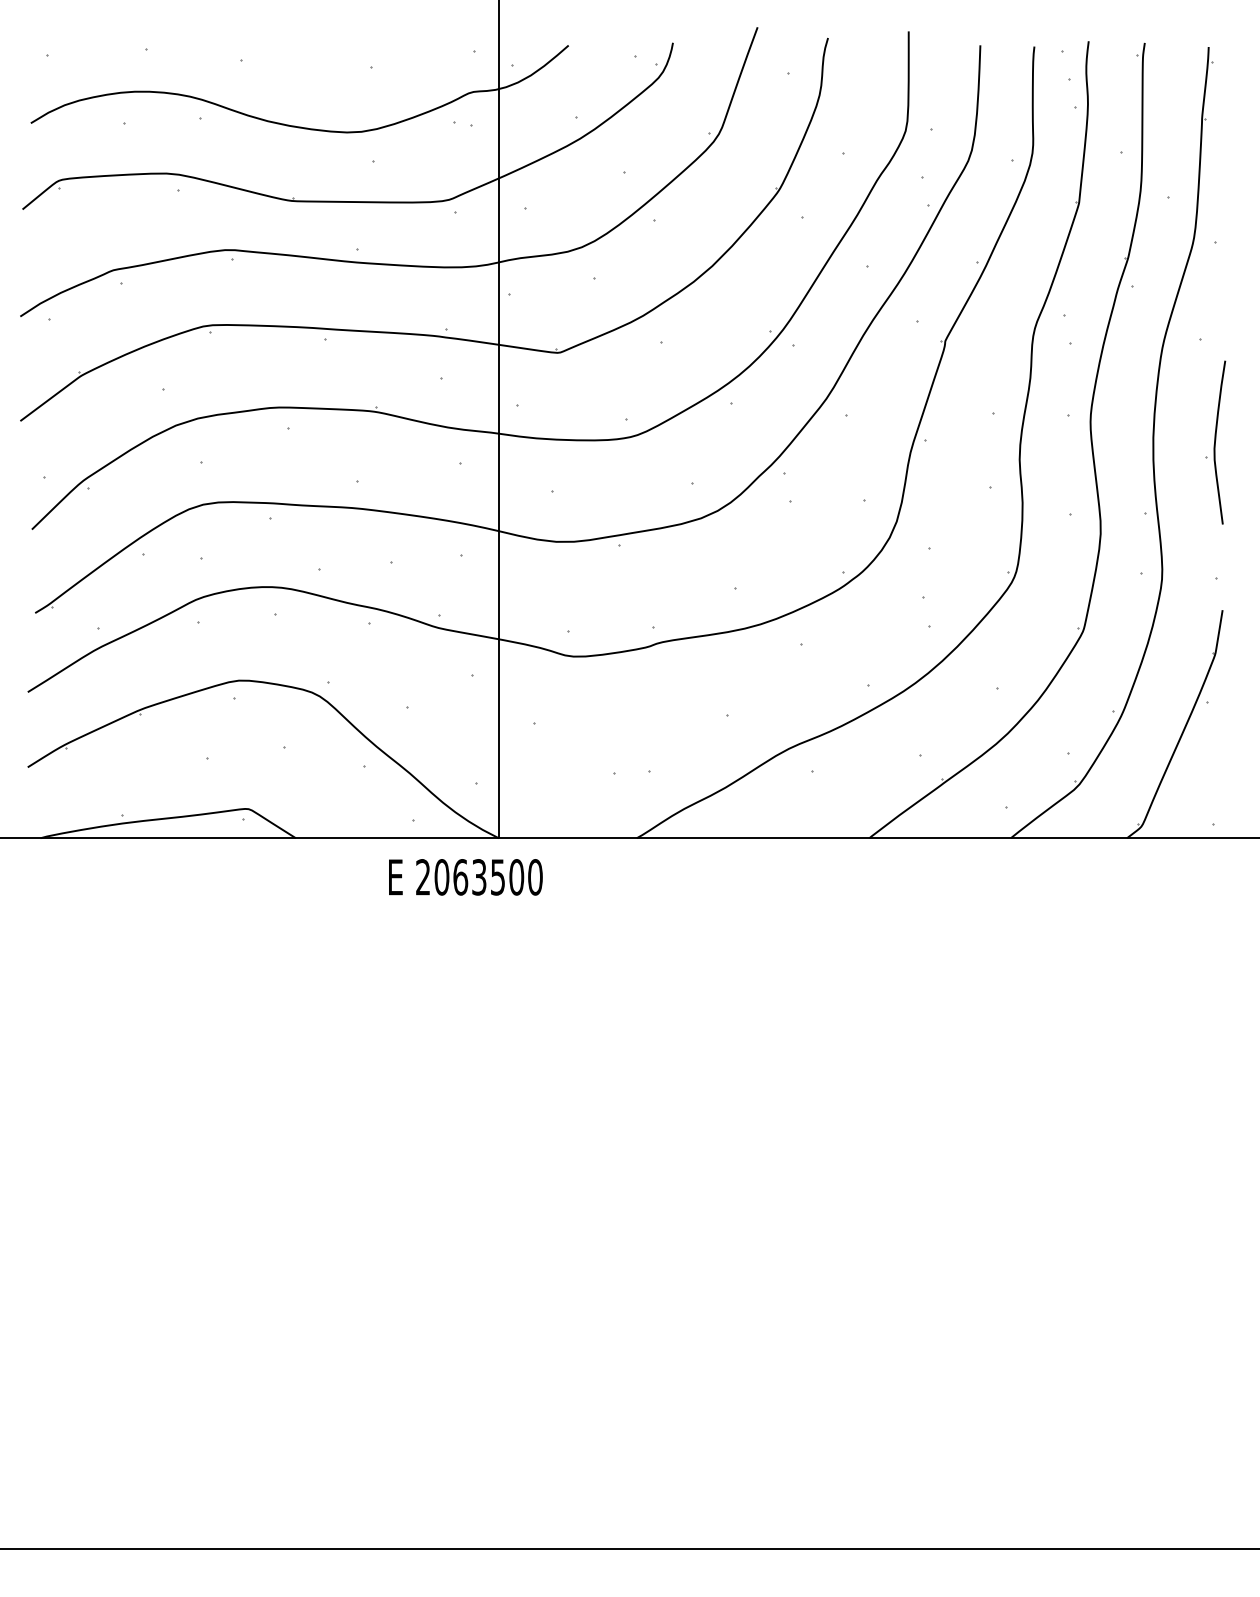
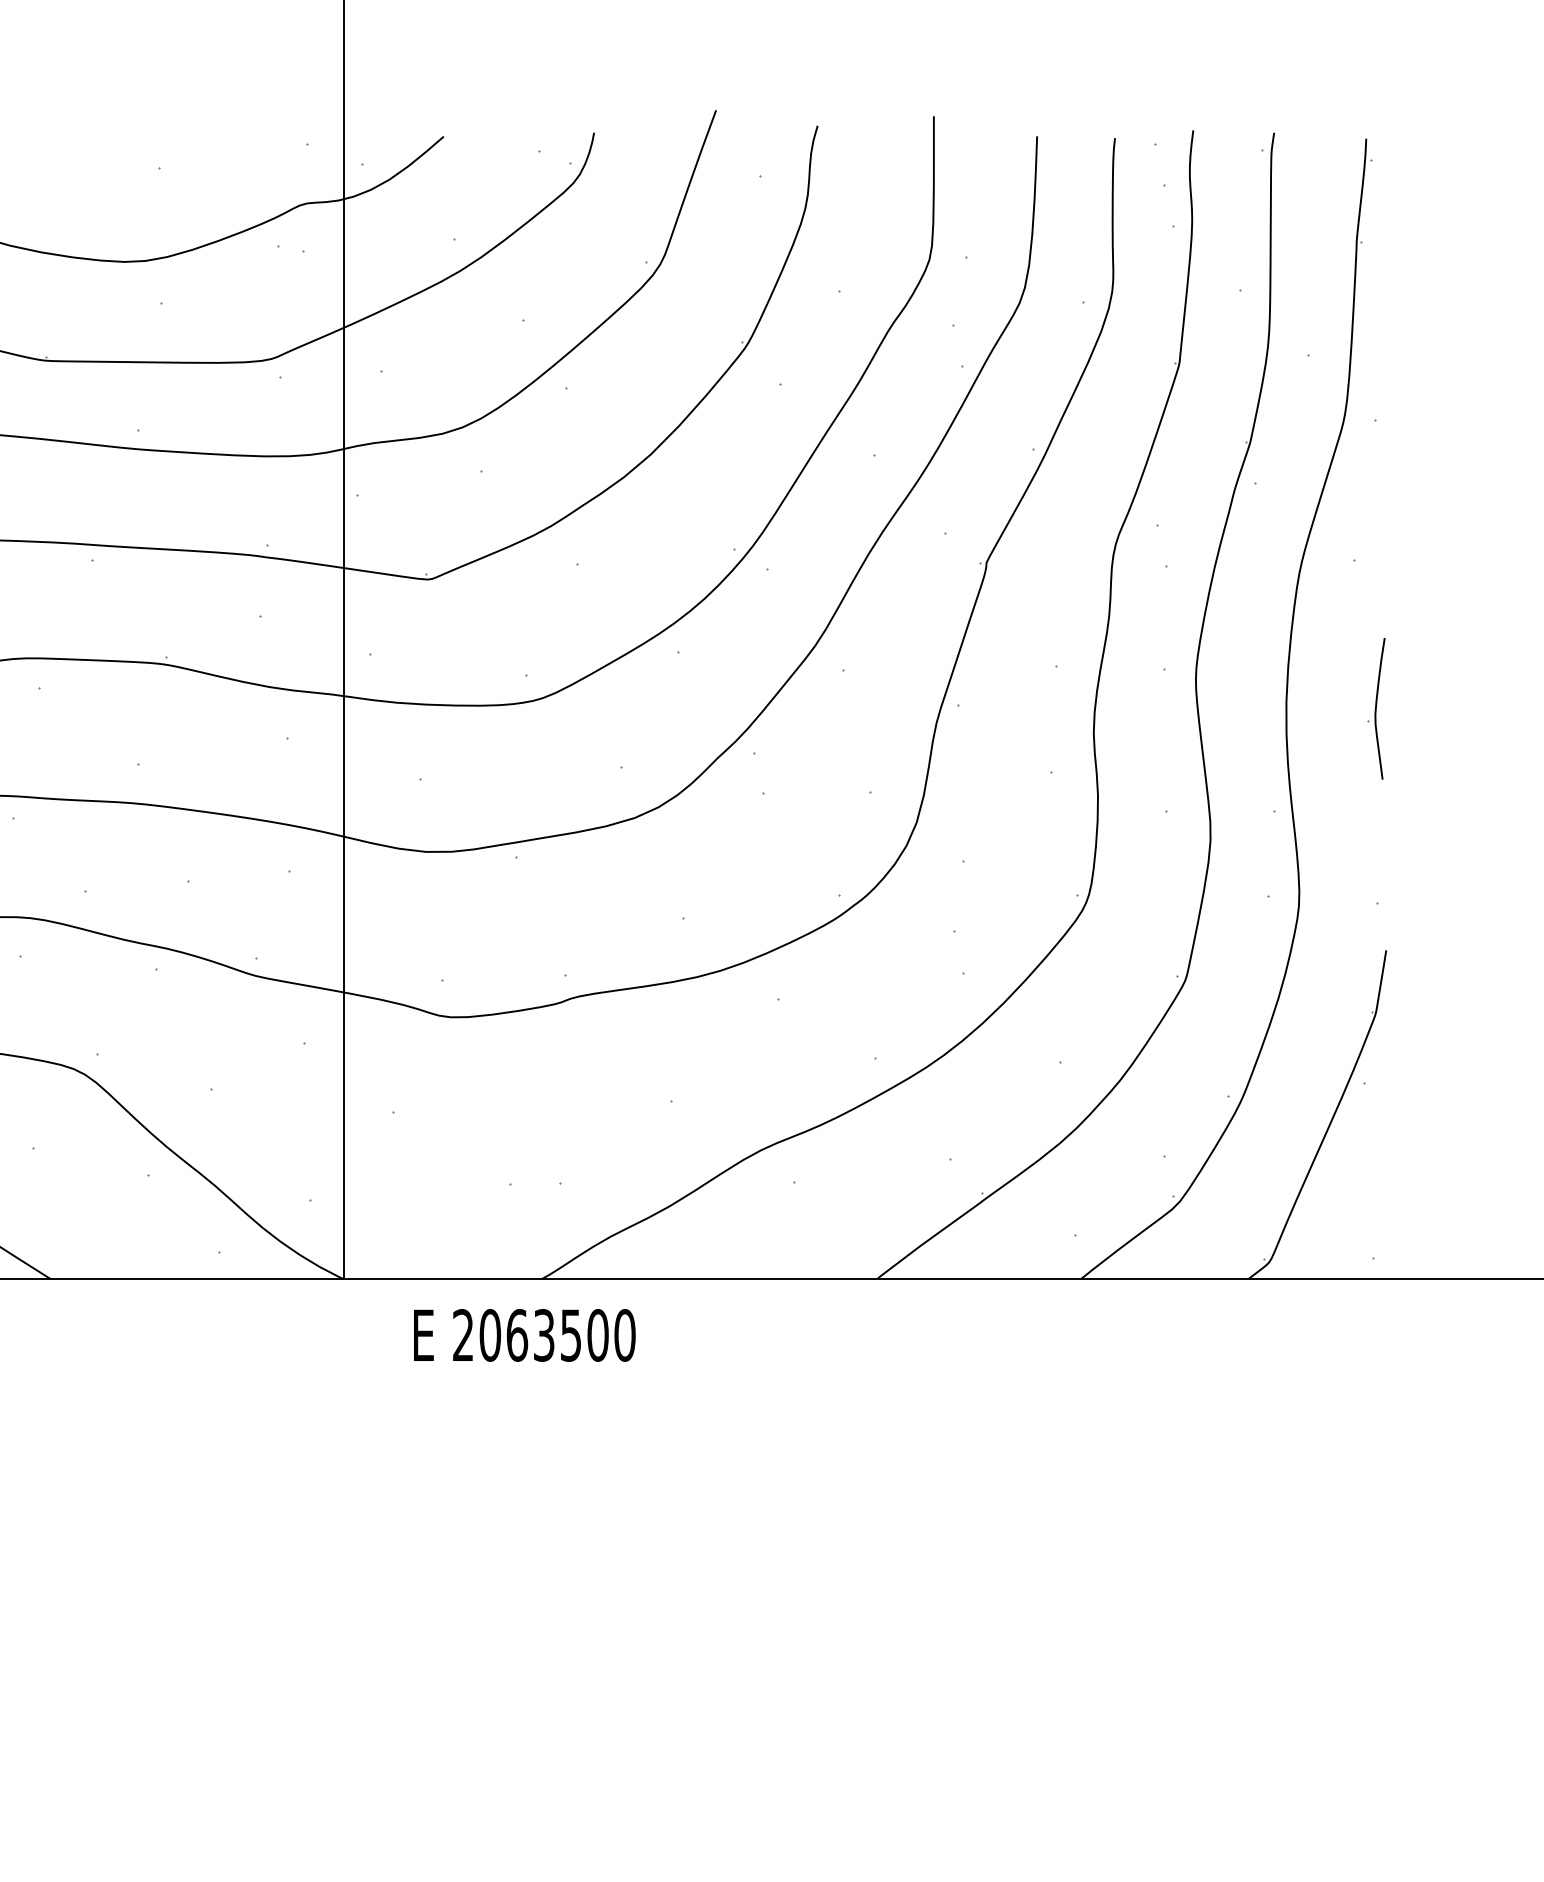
part: (1215, 442) -> (1375, 708), size x0.6
text: (465, 877) -> (524, 1335), moved

